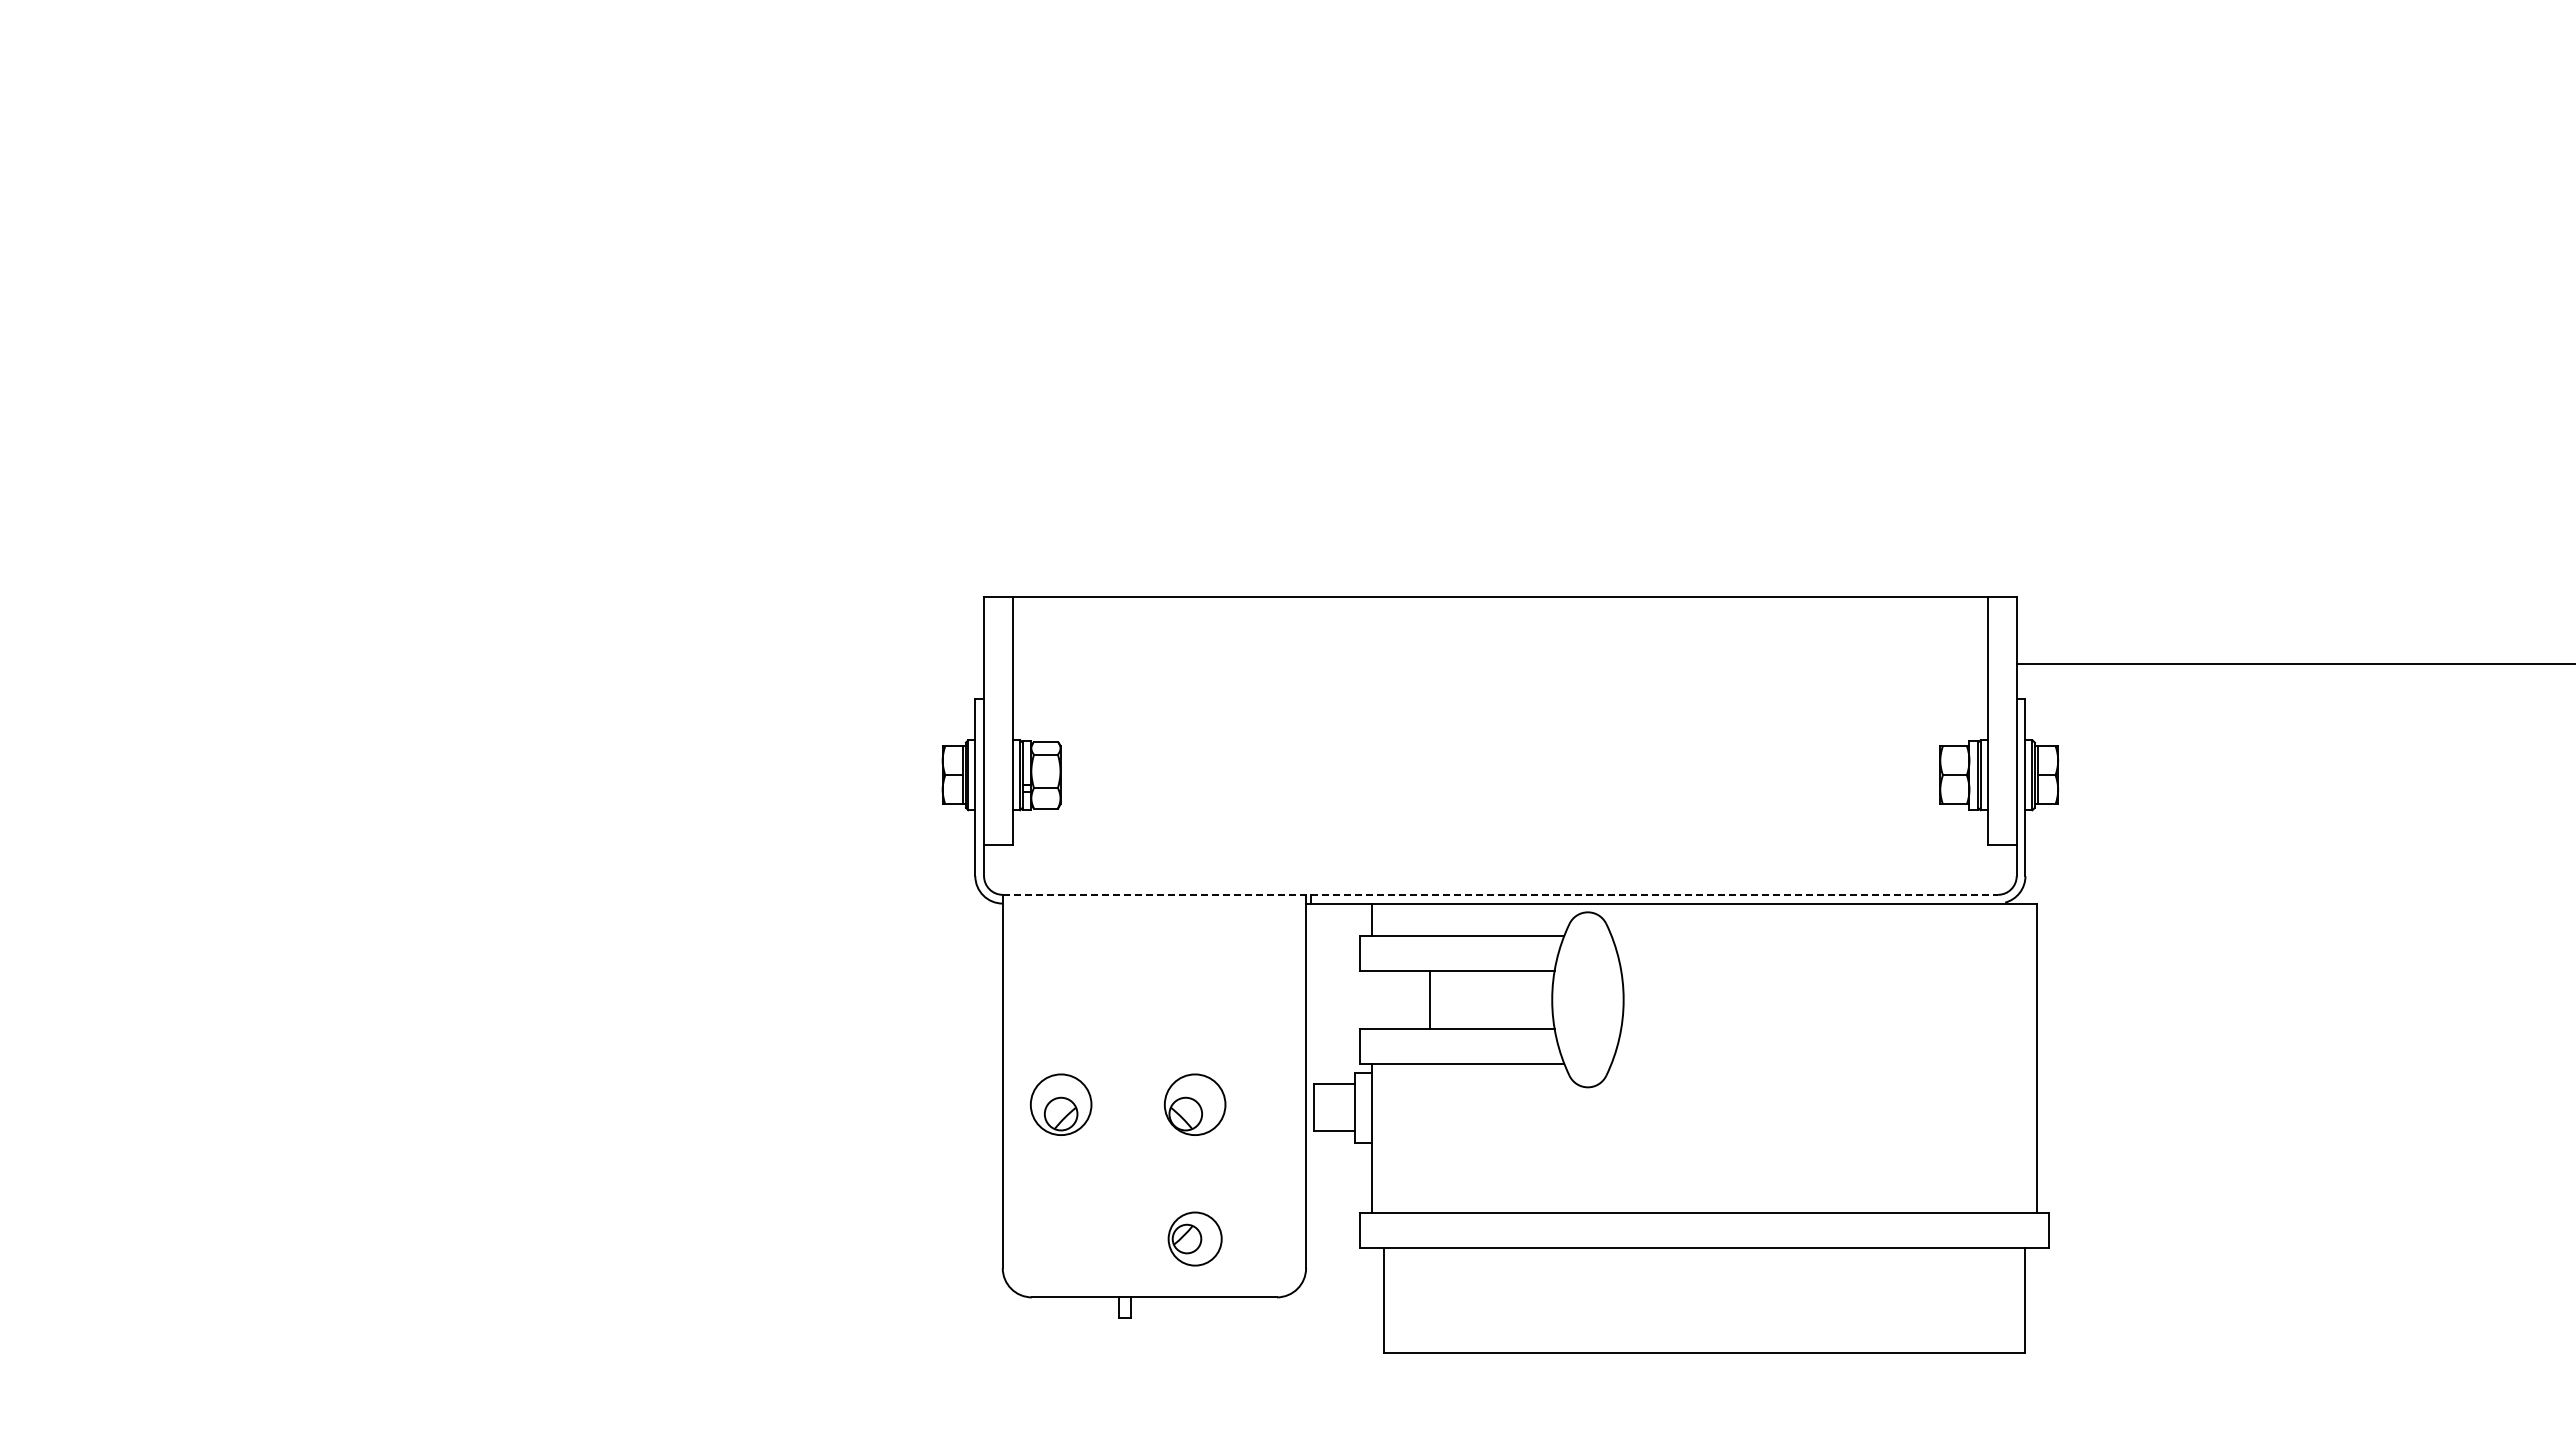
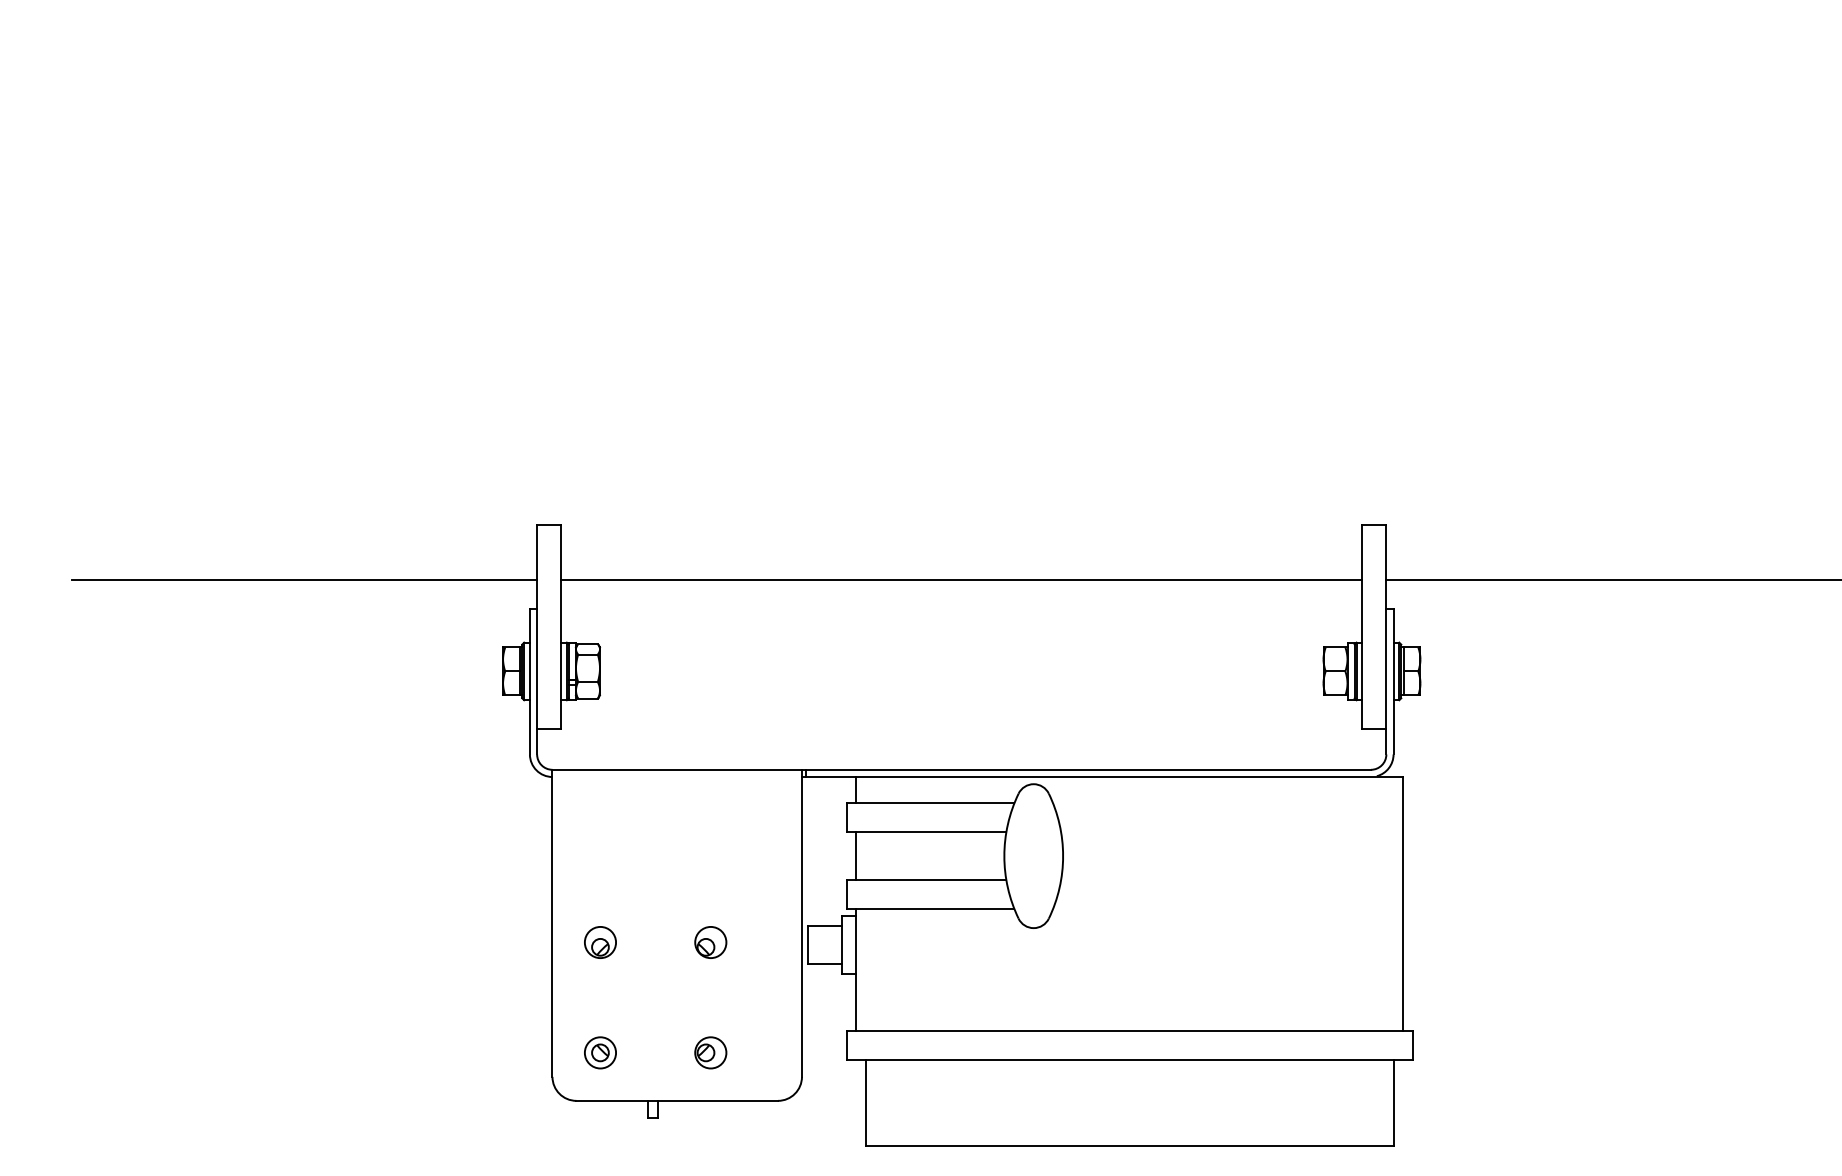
line: (1500, 597) -> (961, 580), moved
line: (701, 664) -> (304, 580), added
line: (1500, 894) -> (961, 769), dashed -> solid
line: (1430, 999) -> (856, 855), moved
part: (1060, 1104) -> (599, 942), size x0.62
part: (1195, 1104) -> (711, 942), size x0.62
part: (1060, 1238) -> (599, 1052), added
part: (1195, 1238) -> (711, 1052), size x0.71

